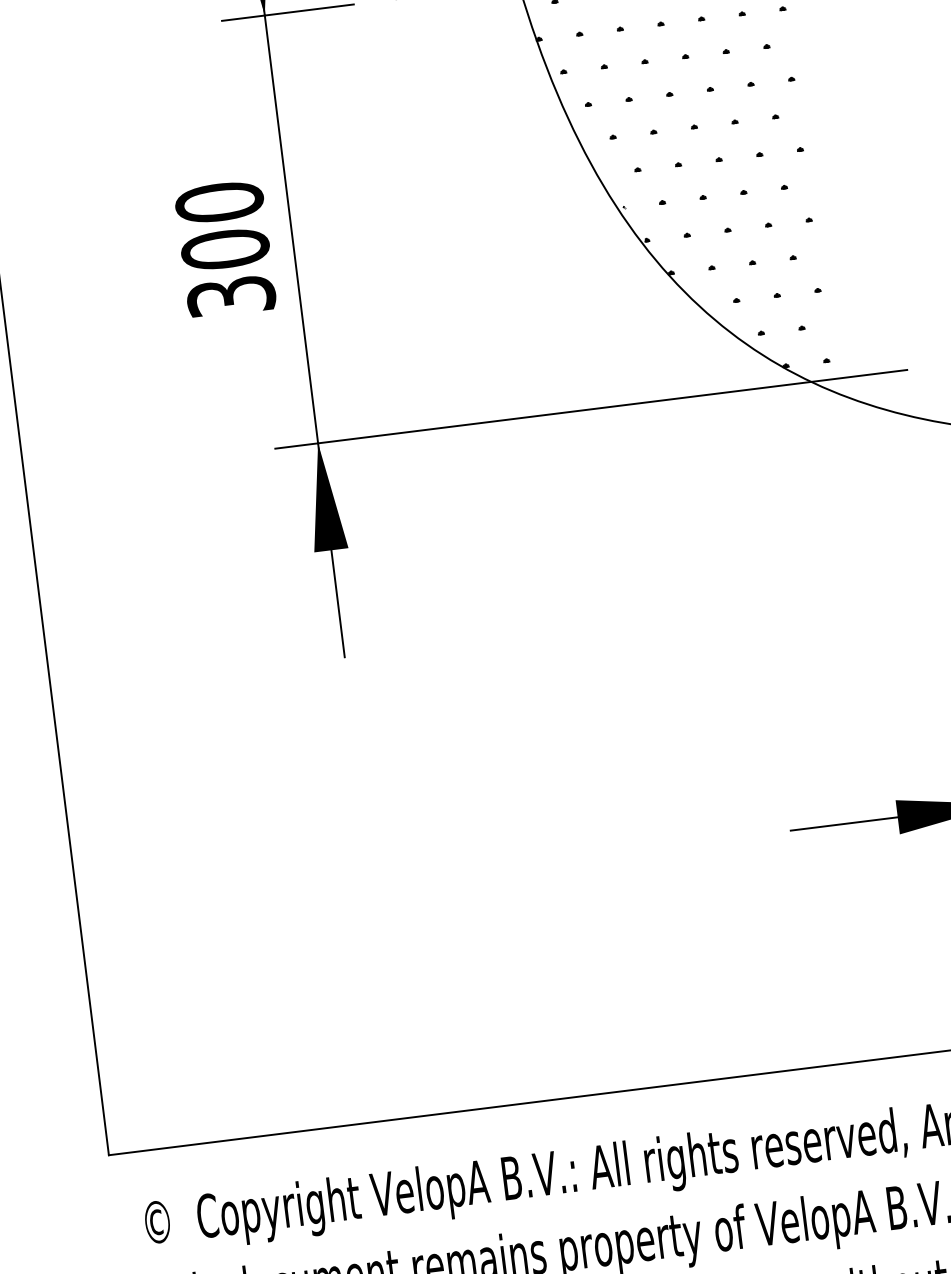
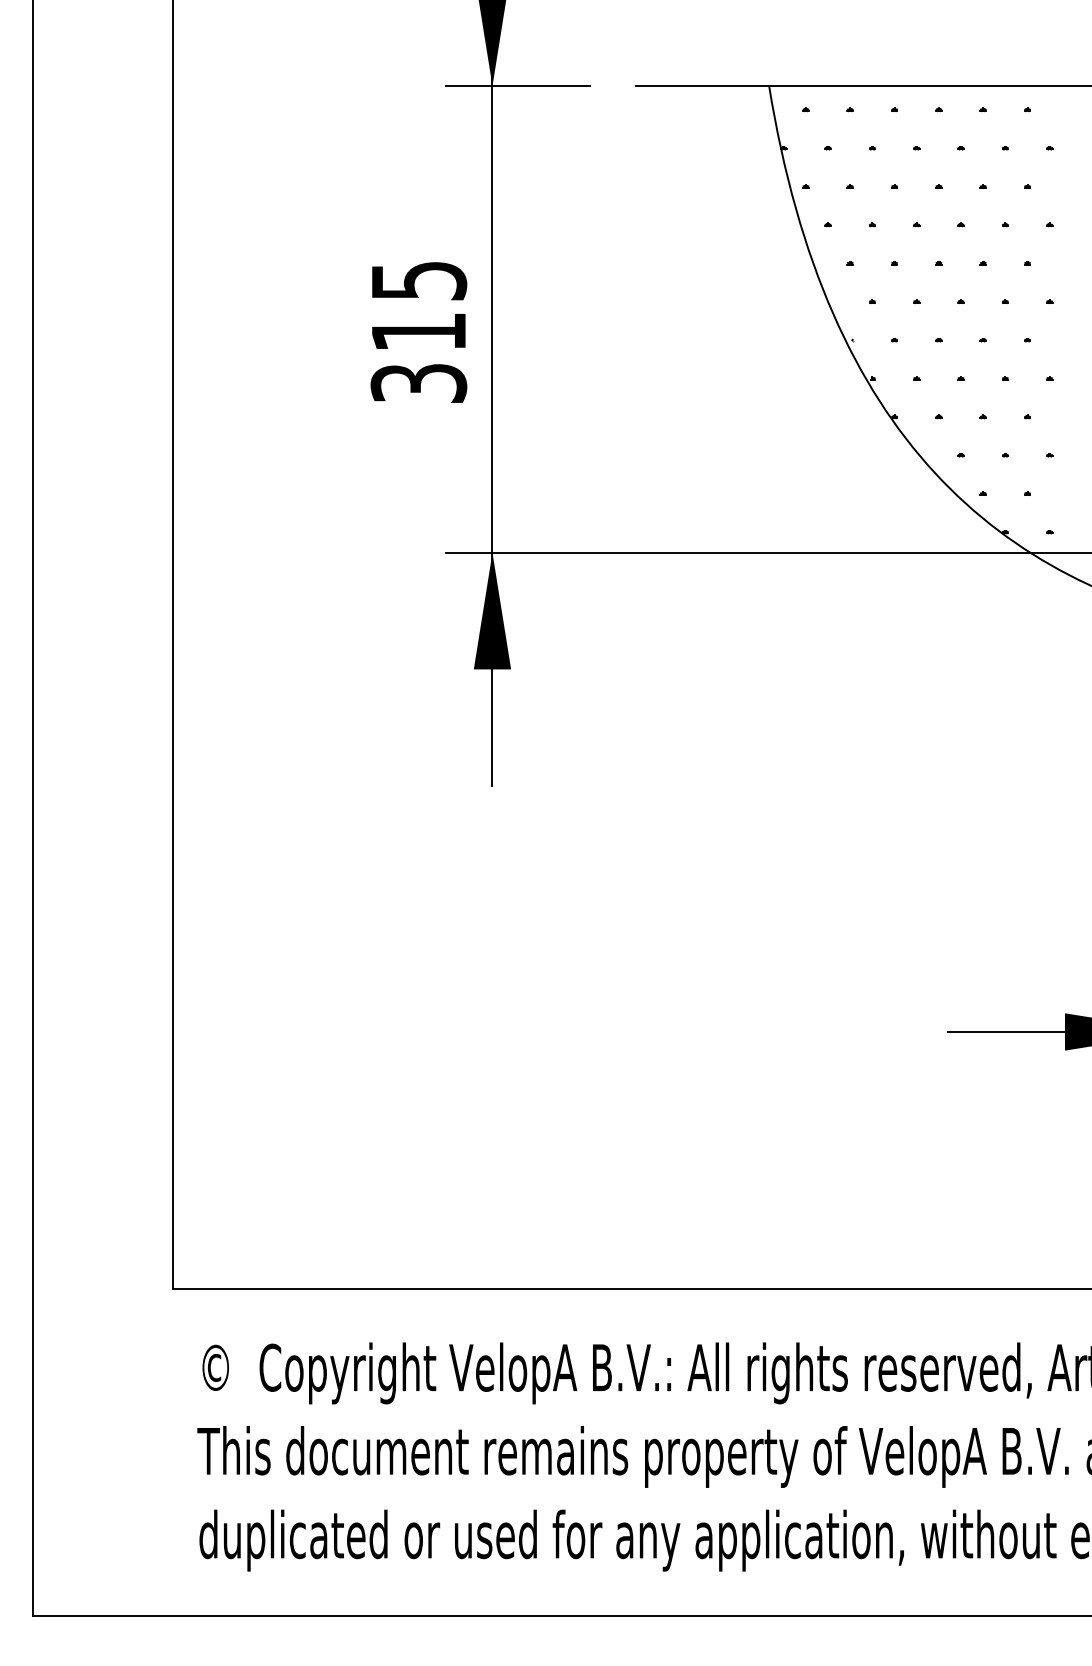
text: (222, 226) -> (418, 306), 300 -> 315

